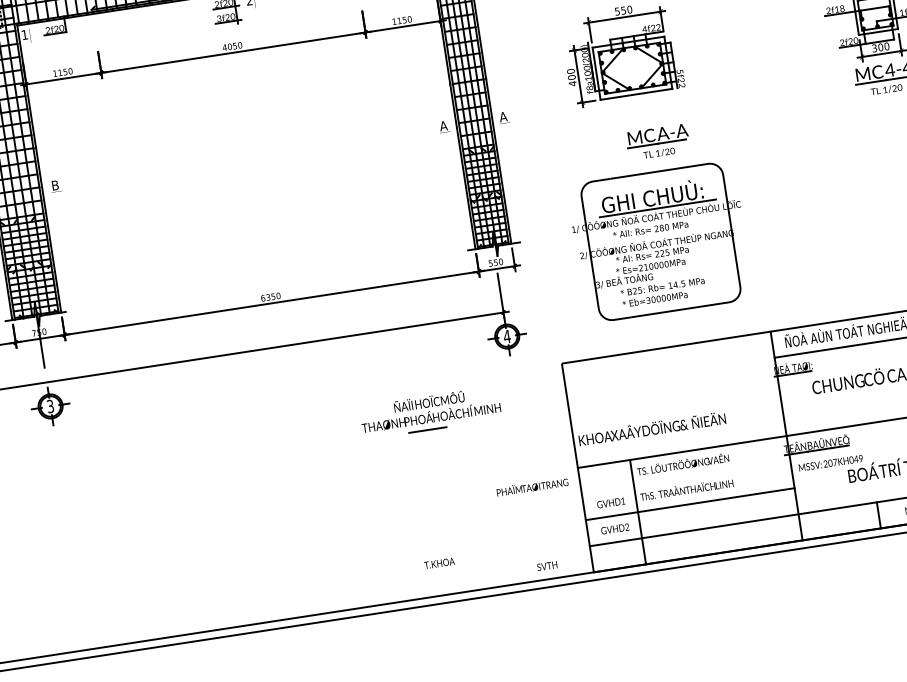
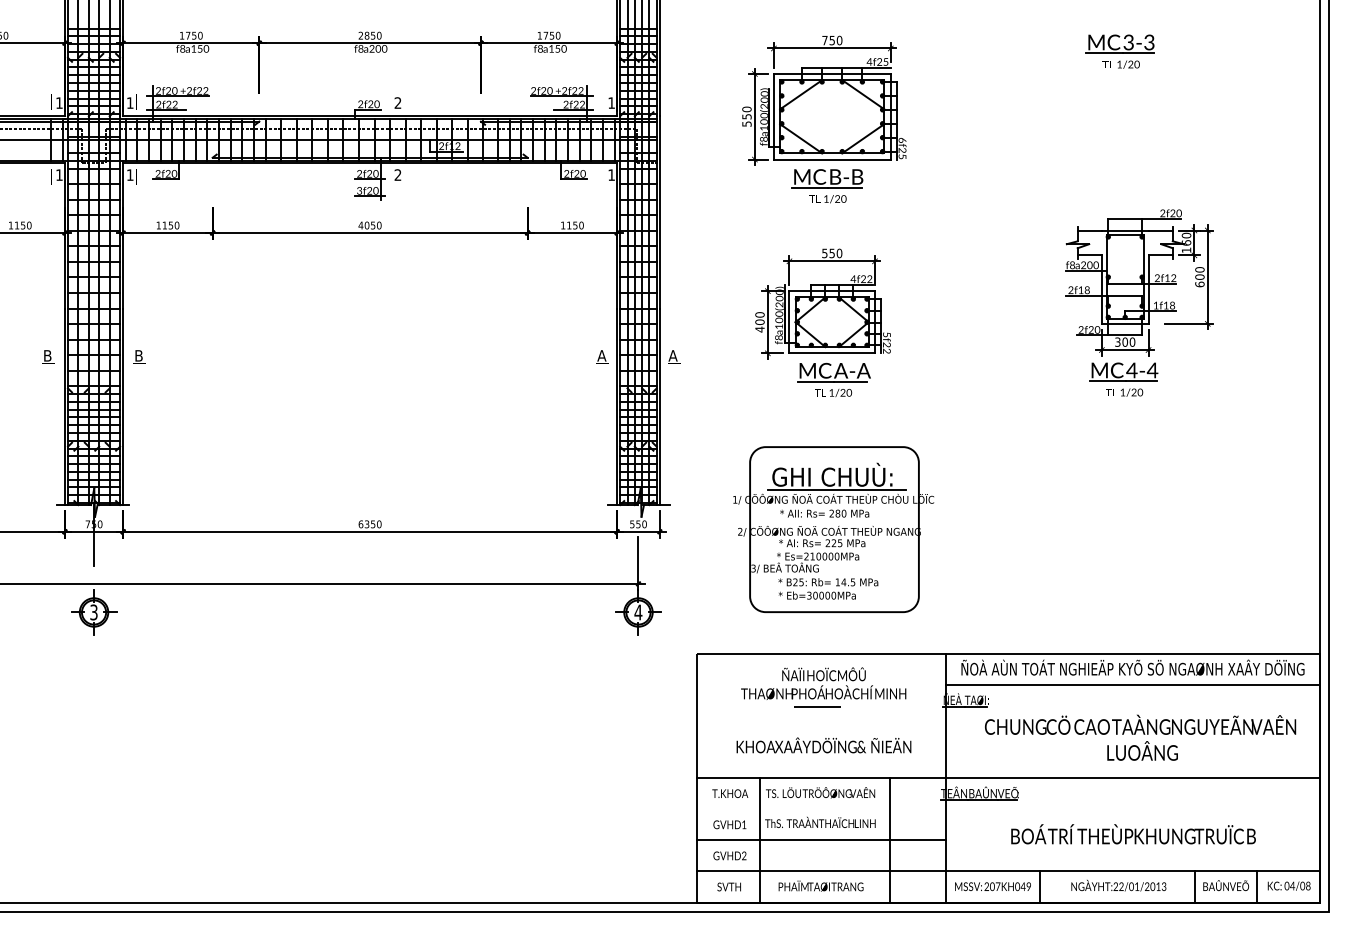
part: (657, 141) -> (833, 379), moved
part: (430, 412) -> (823, 687), moved
text: (651, 428) -> (823, 745), moved
text: (830, 463) -> (992, 886), moved
text: (531, 486) -> (820, 885), moved
line: (747, 495) -> (890, 840), added
text: (439, 563) -> (730, 793), moved
text: (546, 565) -> (728, 886), moved

